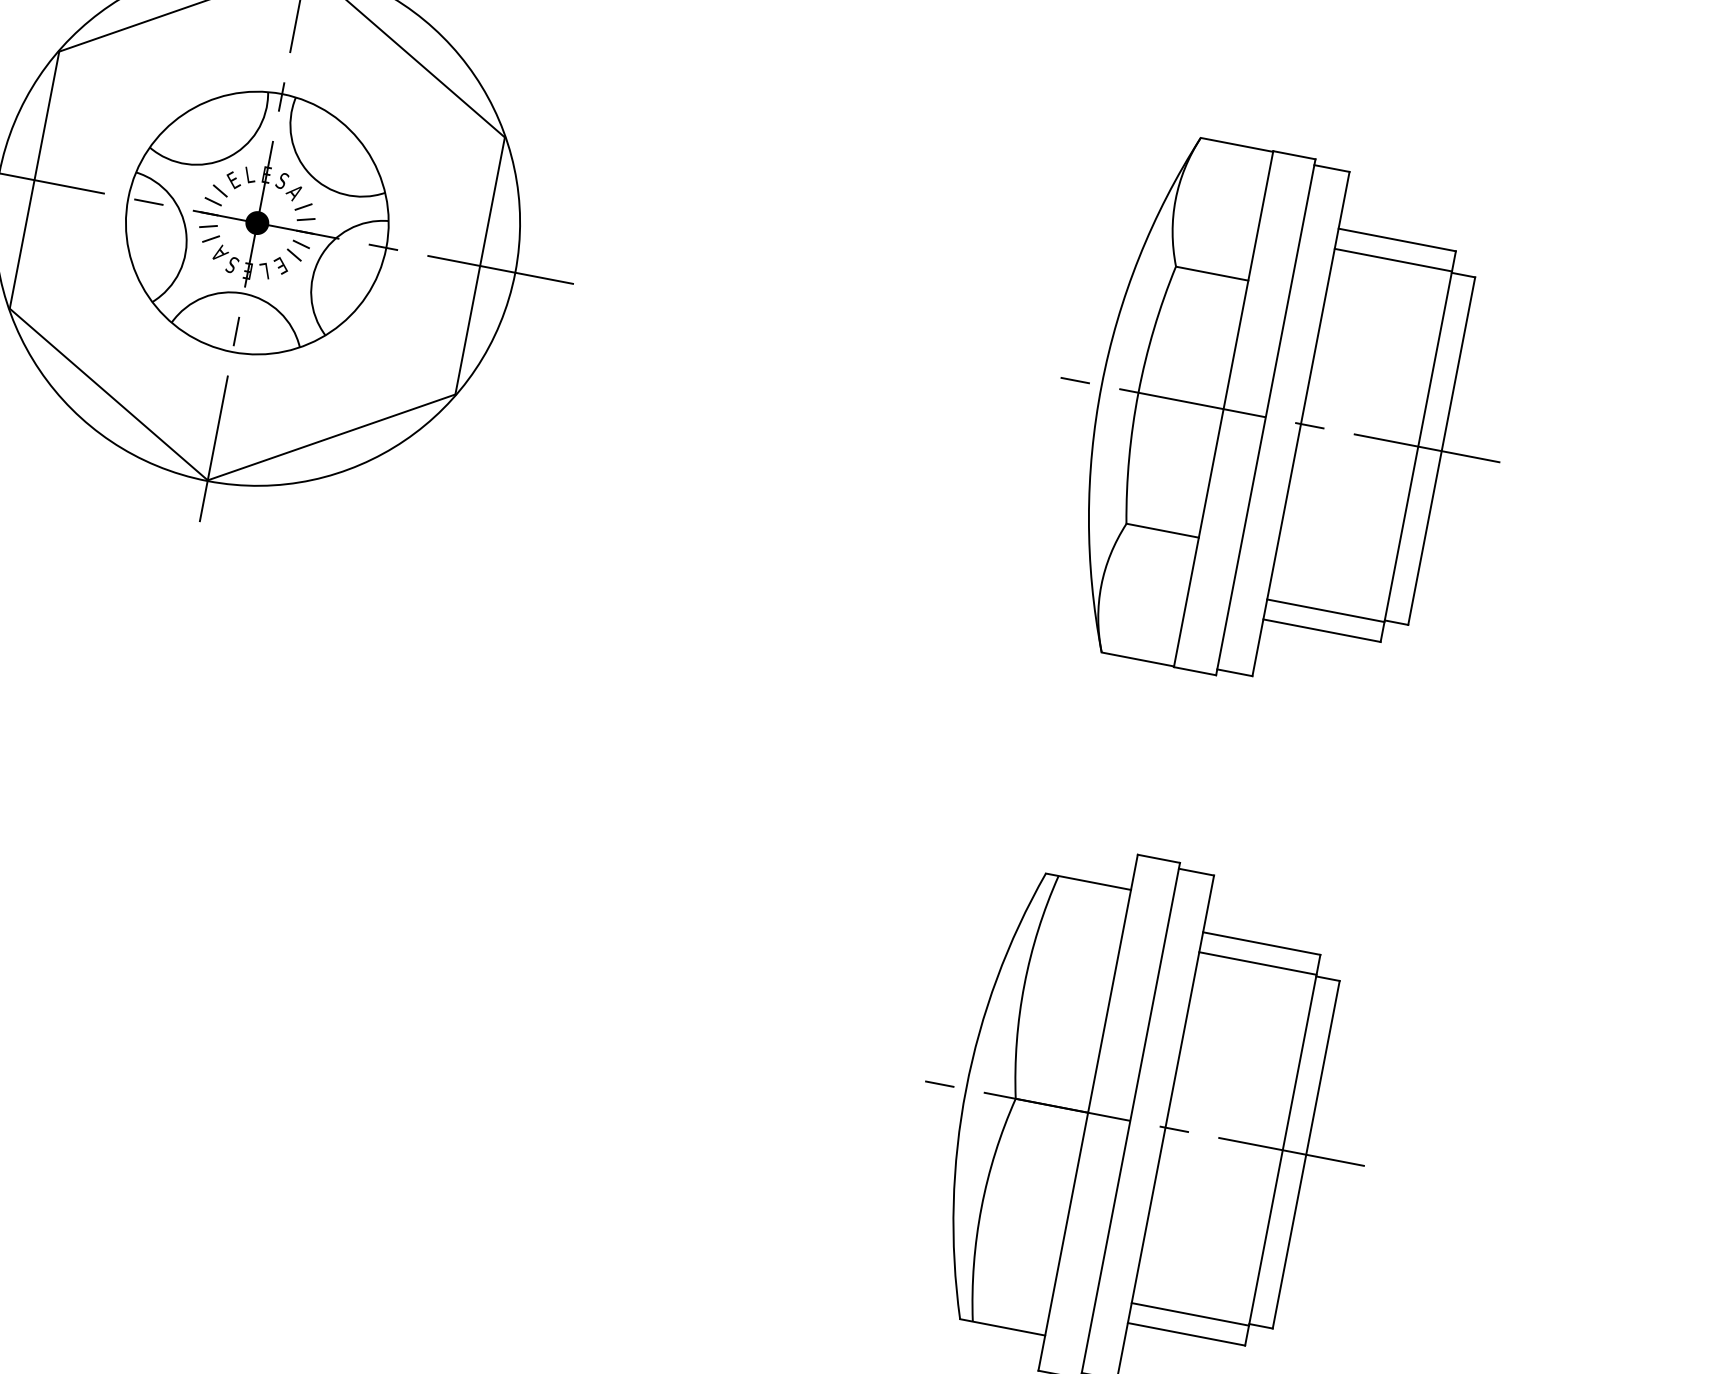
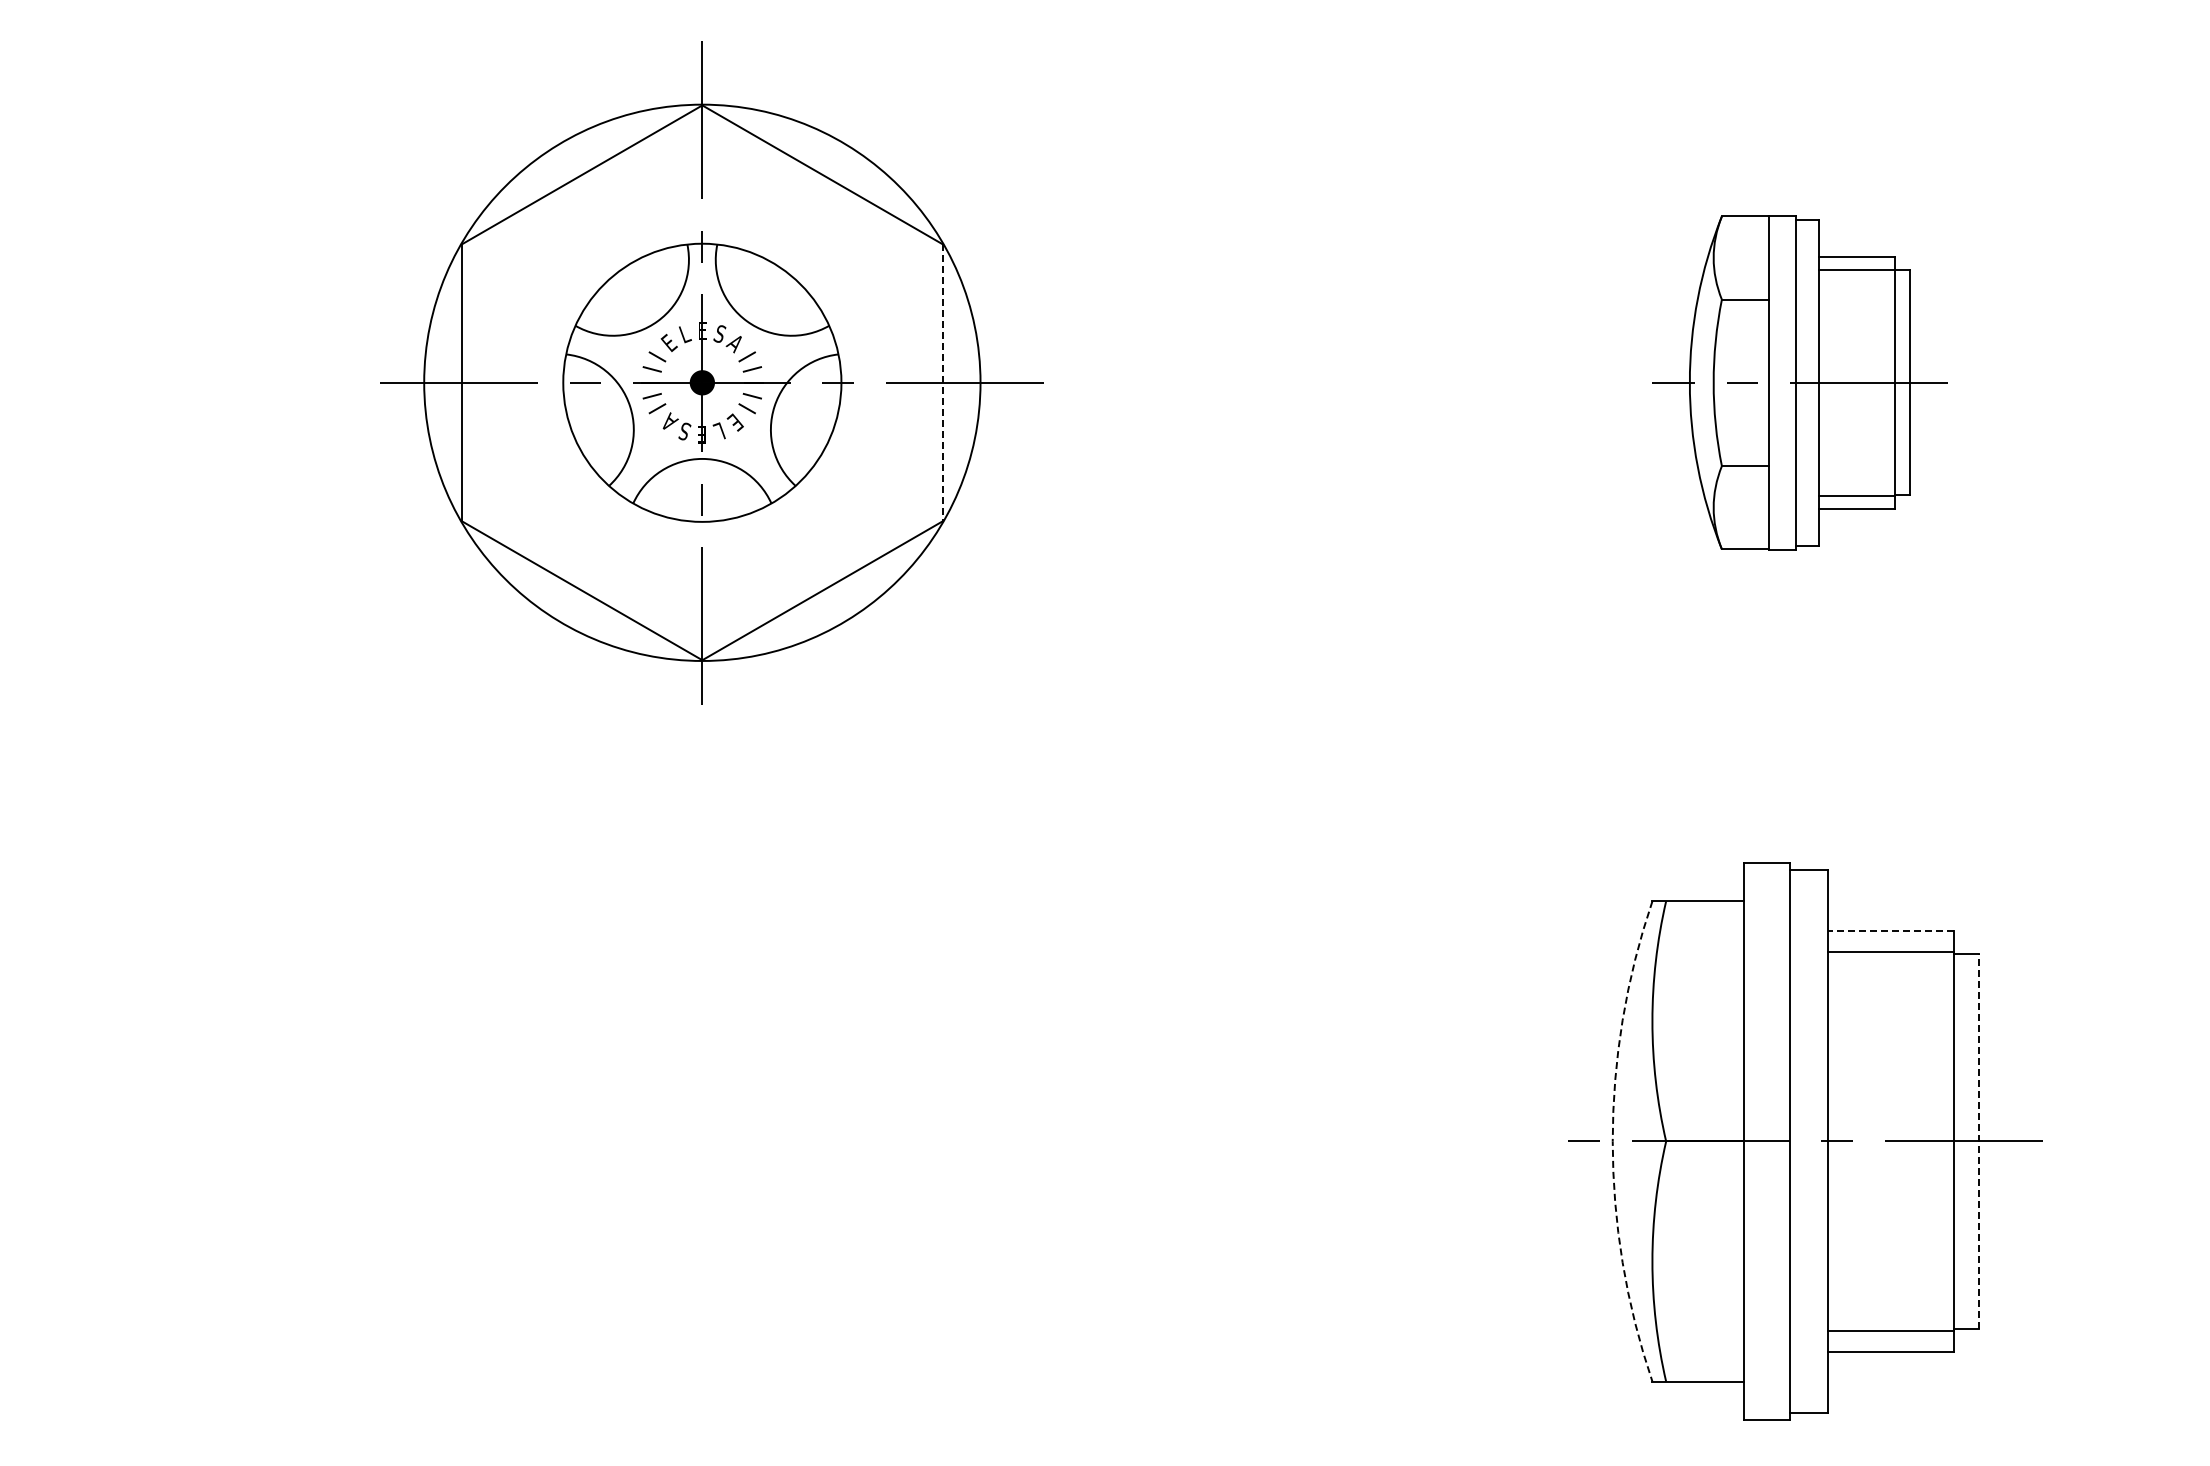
line: (480, 265) -> (942, 382), solid -> dashed
part: (1280, 419) -> (1805, 382), size x0.6
line: (1261, 943) -> (1890, 930), solid -> dashed
arc: (965, 1089) -> (1612, 1141), solid -> dashed
line: (1306, 1153) -> (1979, 1140), solid -> dashed

